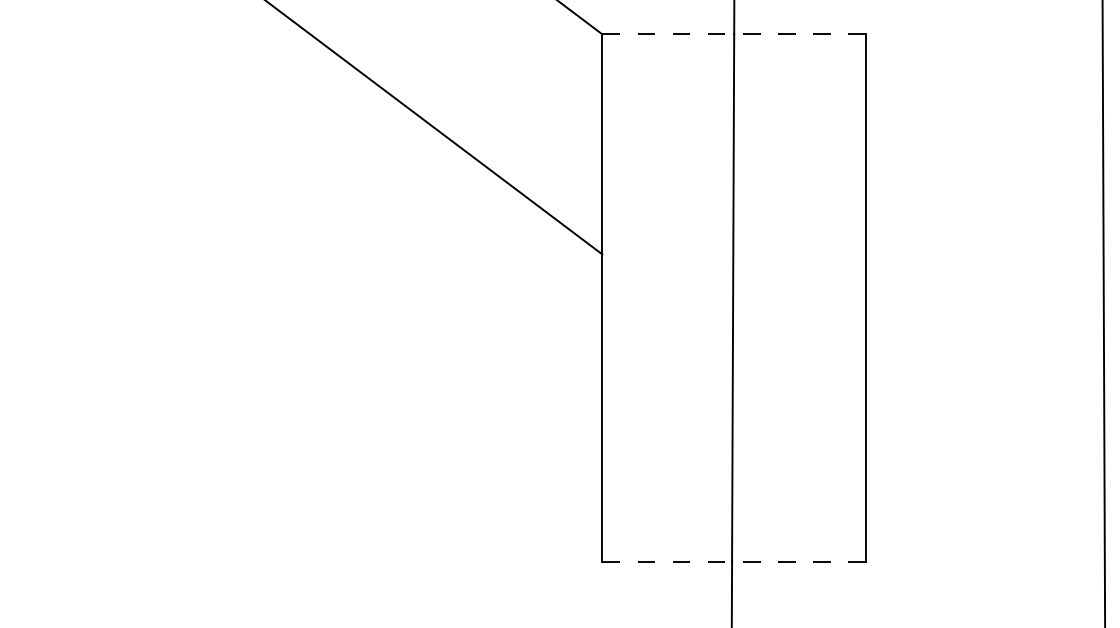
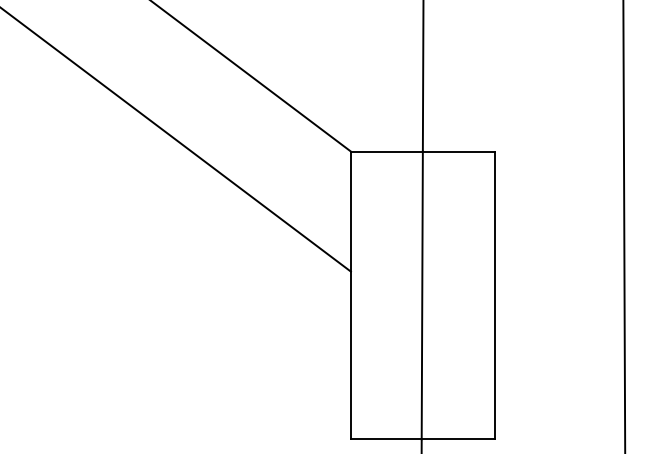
line: (733, 34) -> (422, 151), dashed -> solid
line: (733, 561) -> (422, 439), dashed -> solid

